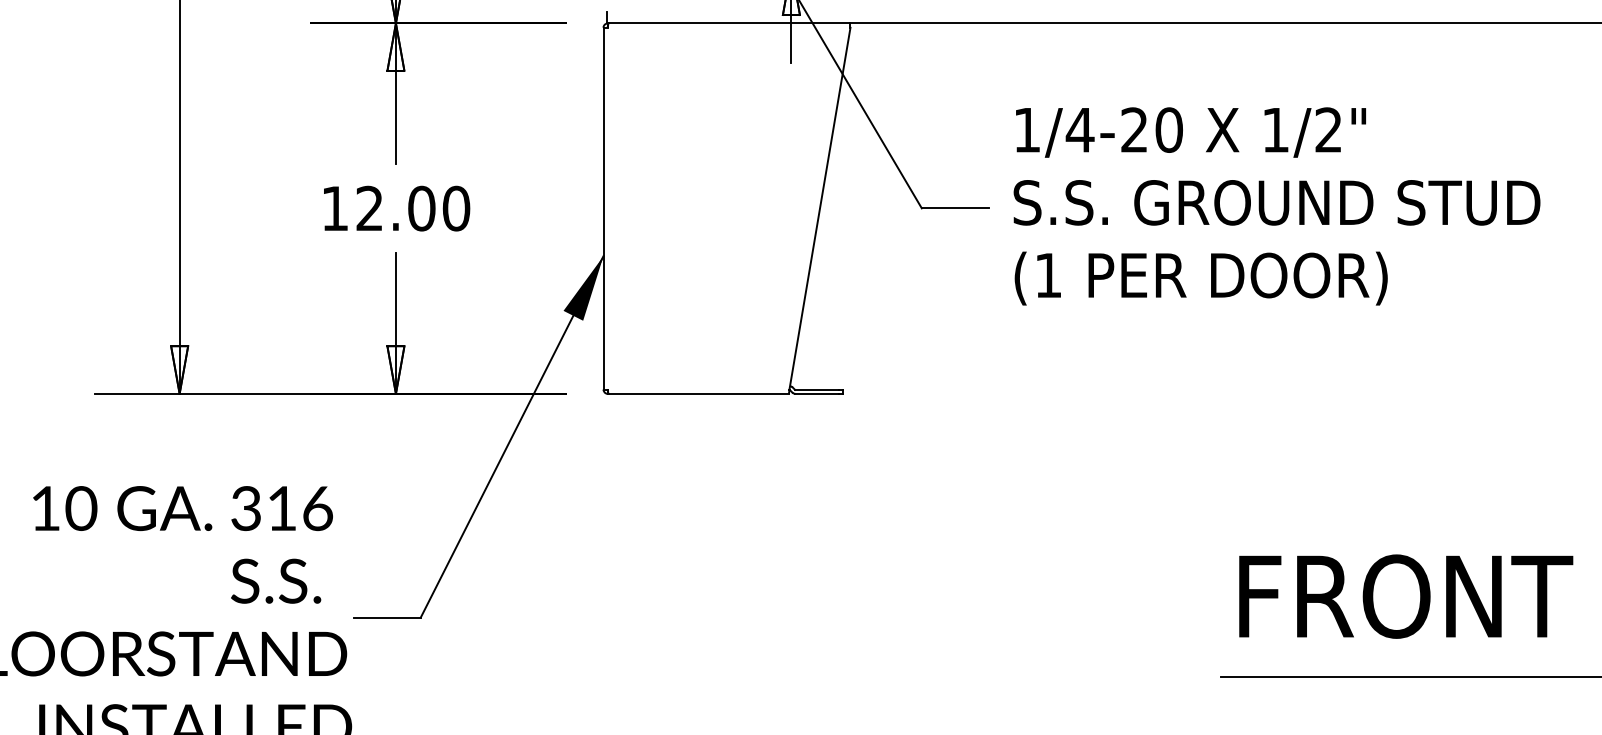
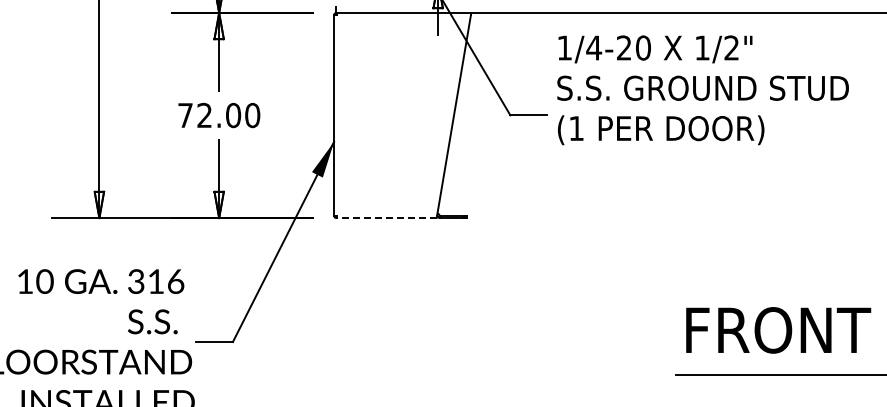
text: (1275, 206) -> (702, 90), moved
text: (335, 208) -> (185, 115), 12.00 -> 72.00
line: (698, 394) -> (386, 218), solid -> dashed

